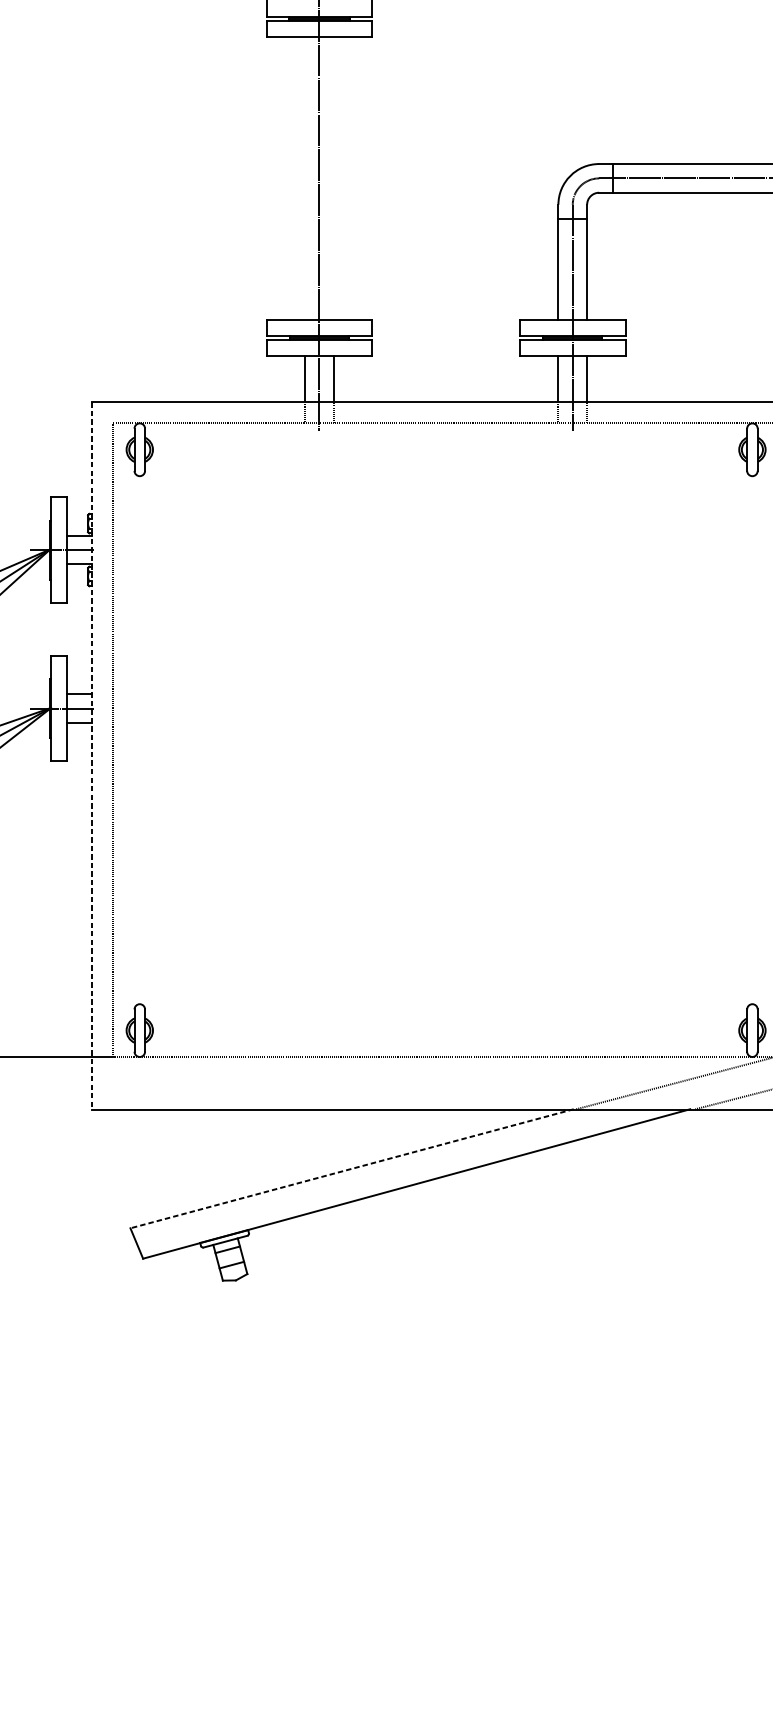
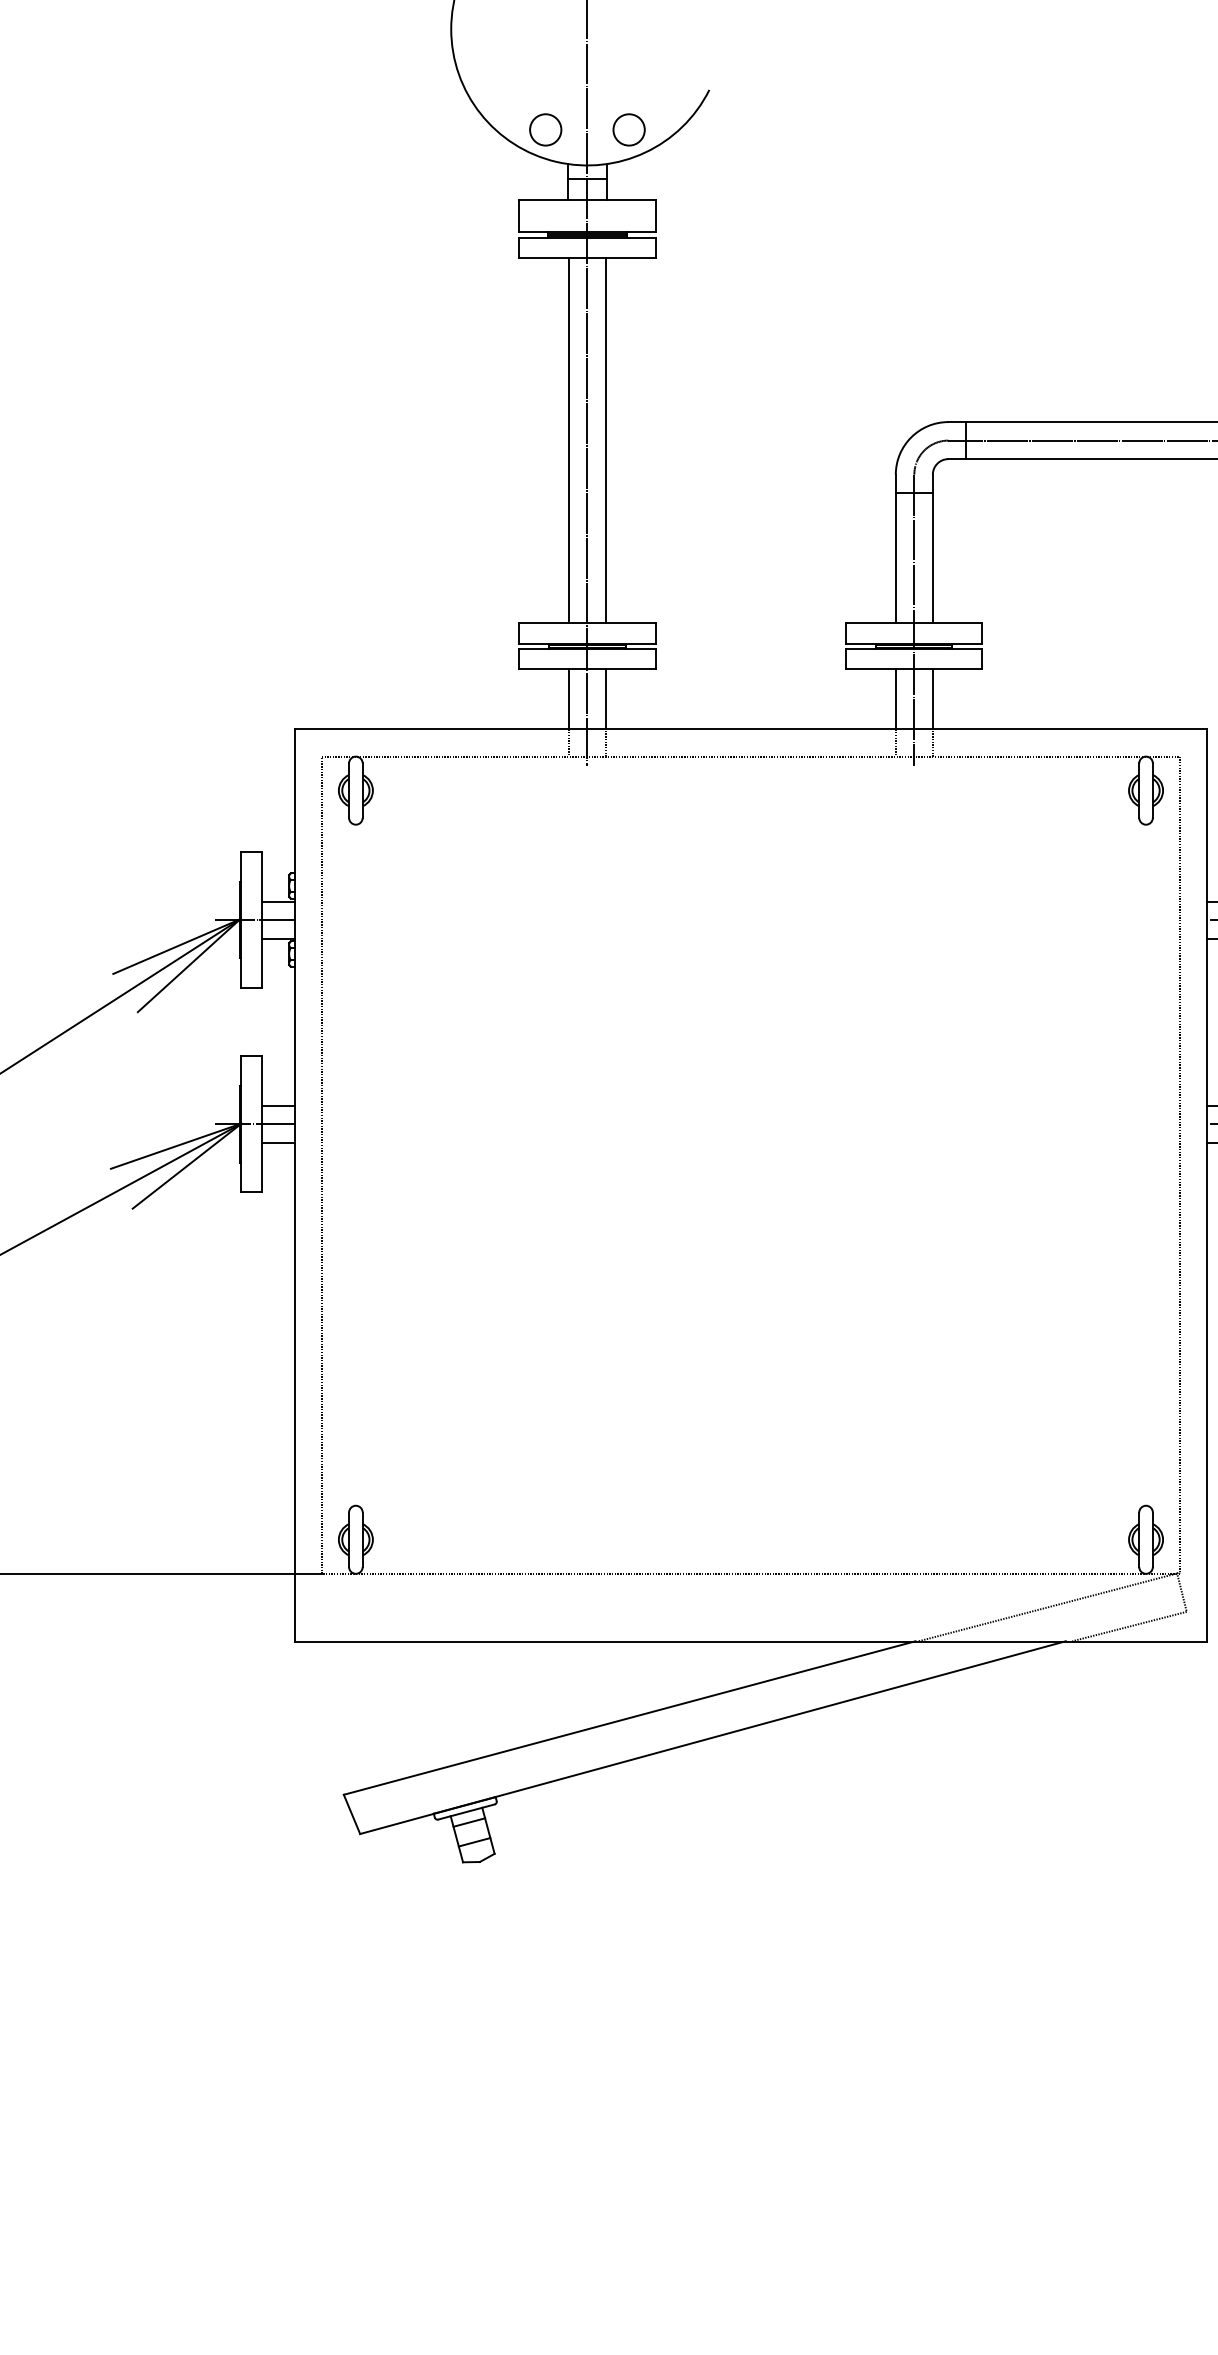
line: (304, 178) -> (568, 440), added
line: (333, 178) -> (605, 440), added
line: (92, 756) -> (294, 1186), dashed -> solid
line: (351, 1169) -> (629, 1718), dashed -> solid

